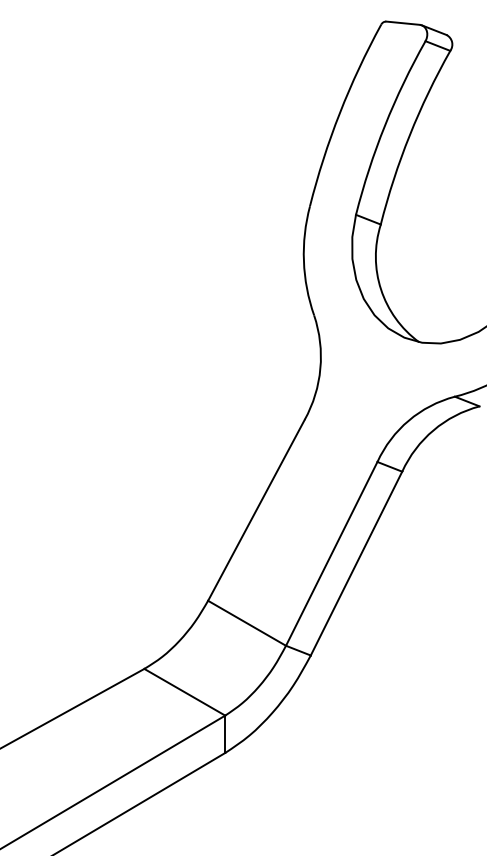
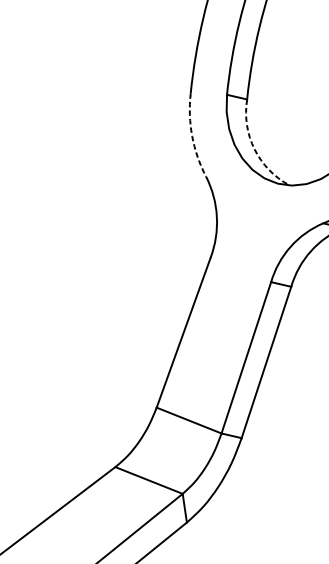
arc: (303, 261) -> (191, 136), solid -> dashed
arc: (381, 289) -> (254, 149), solid -> dashed

